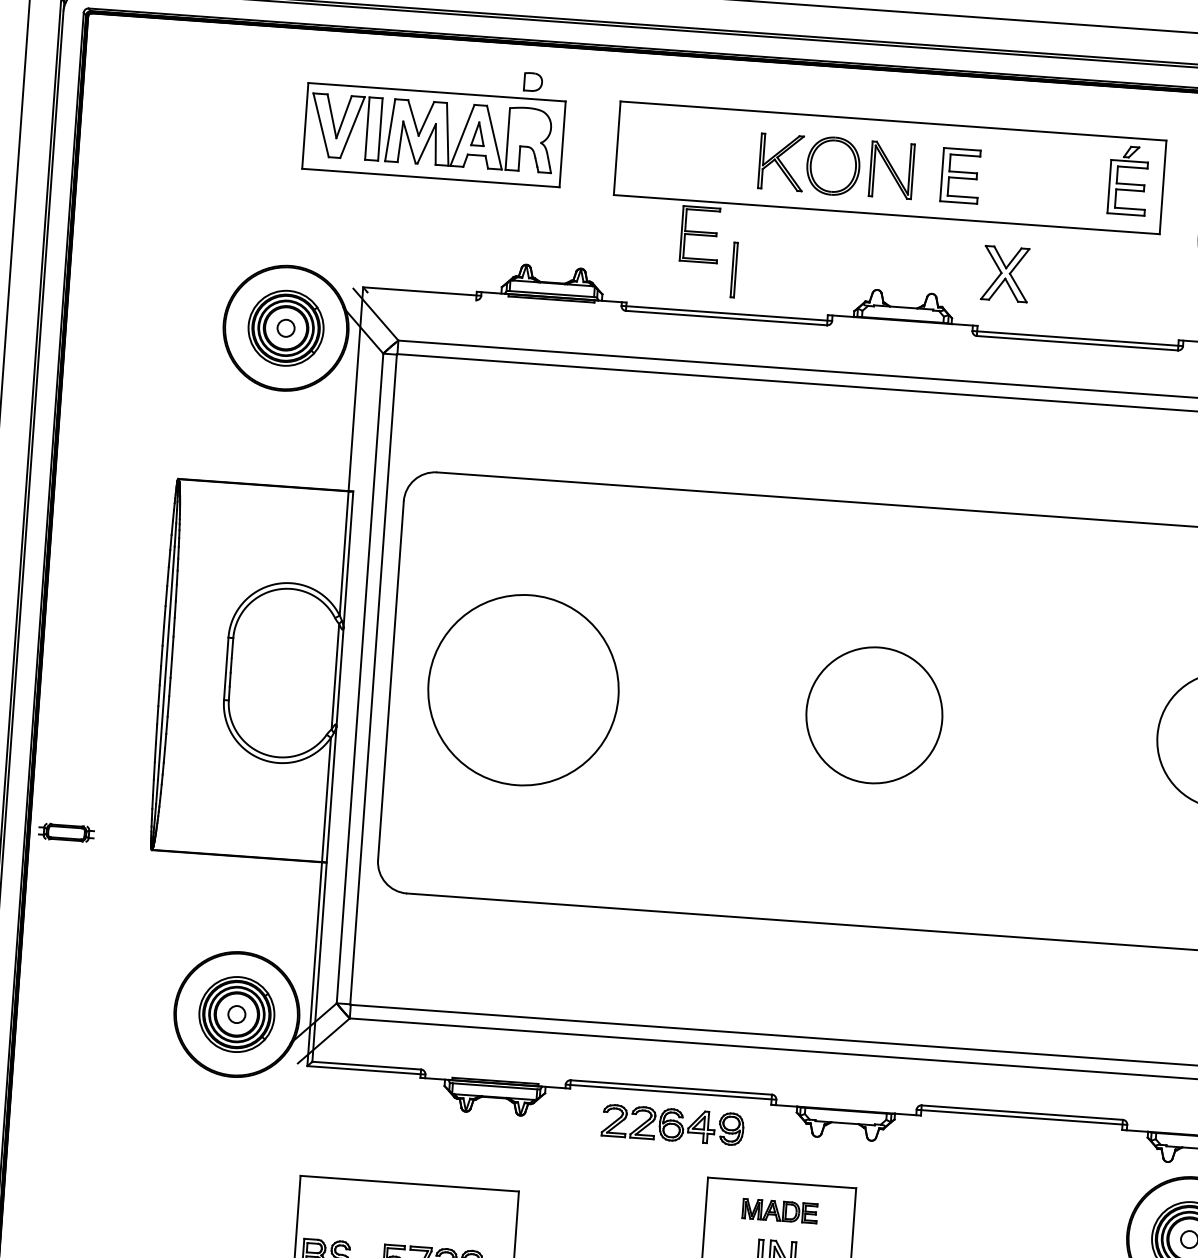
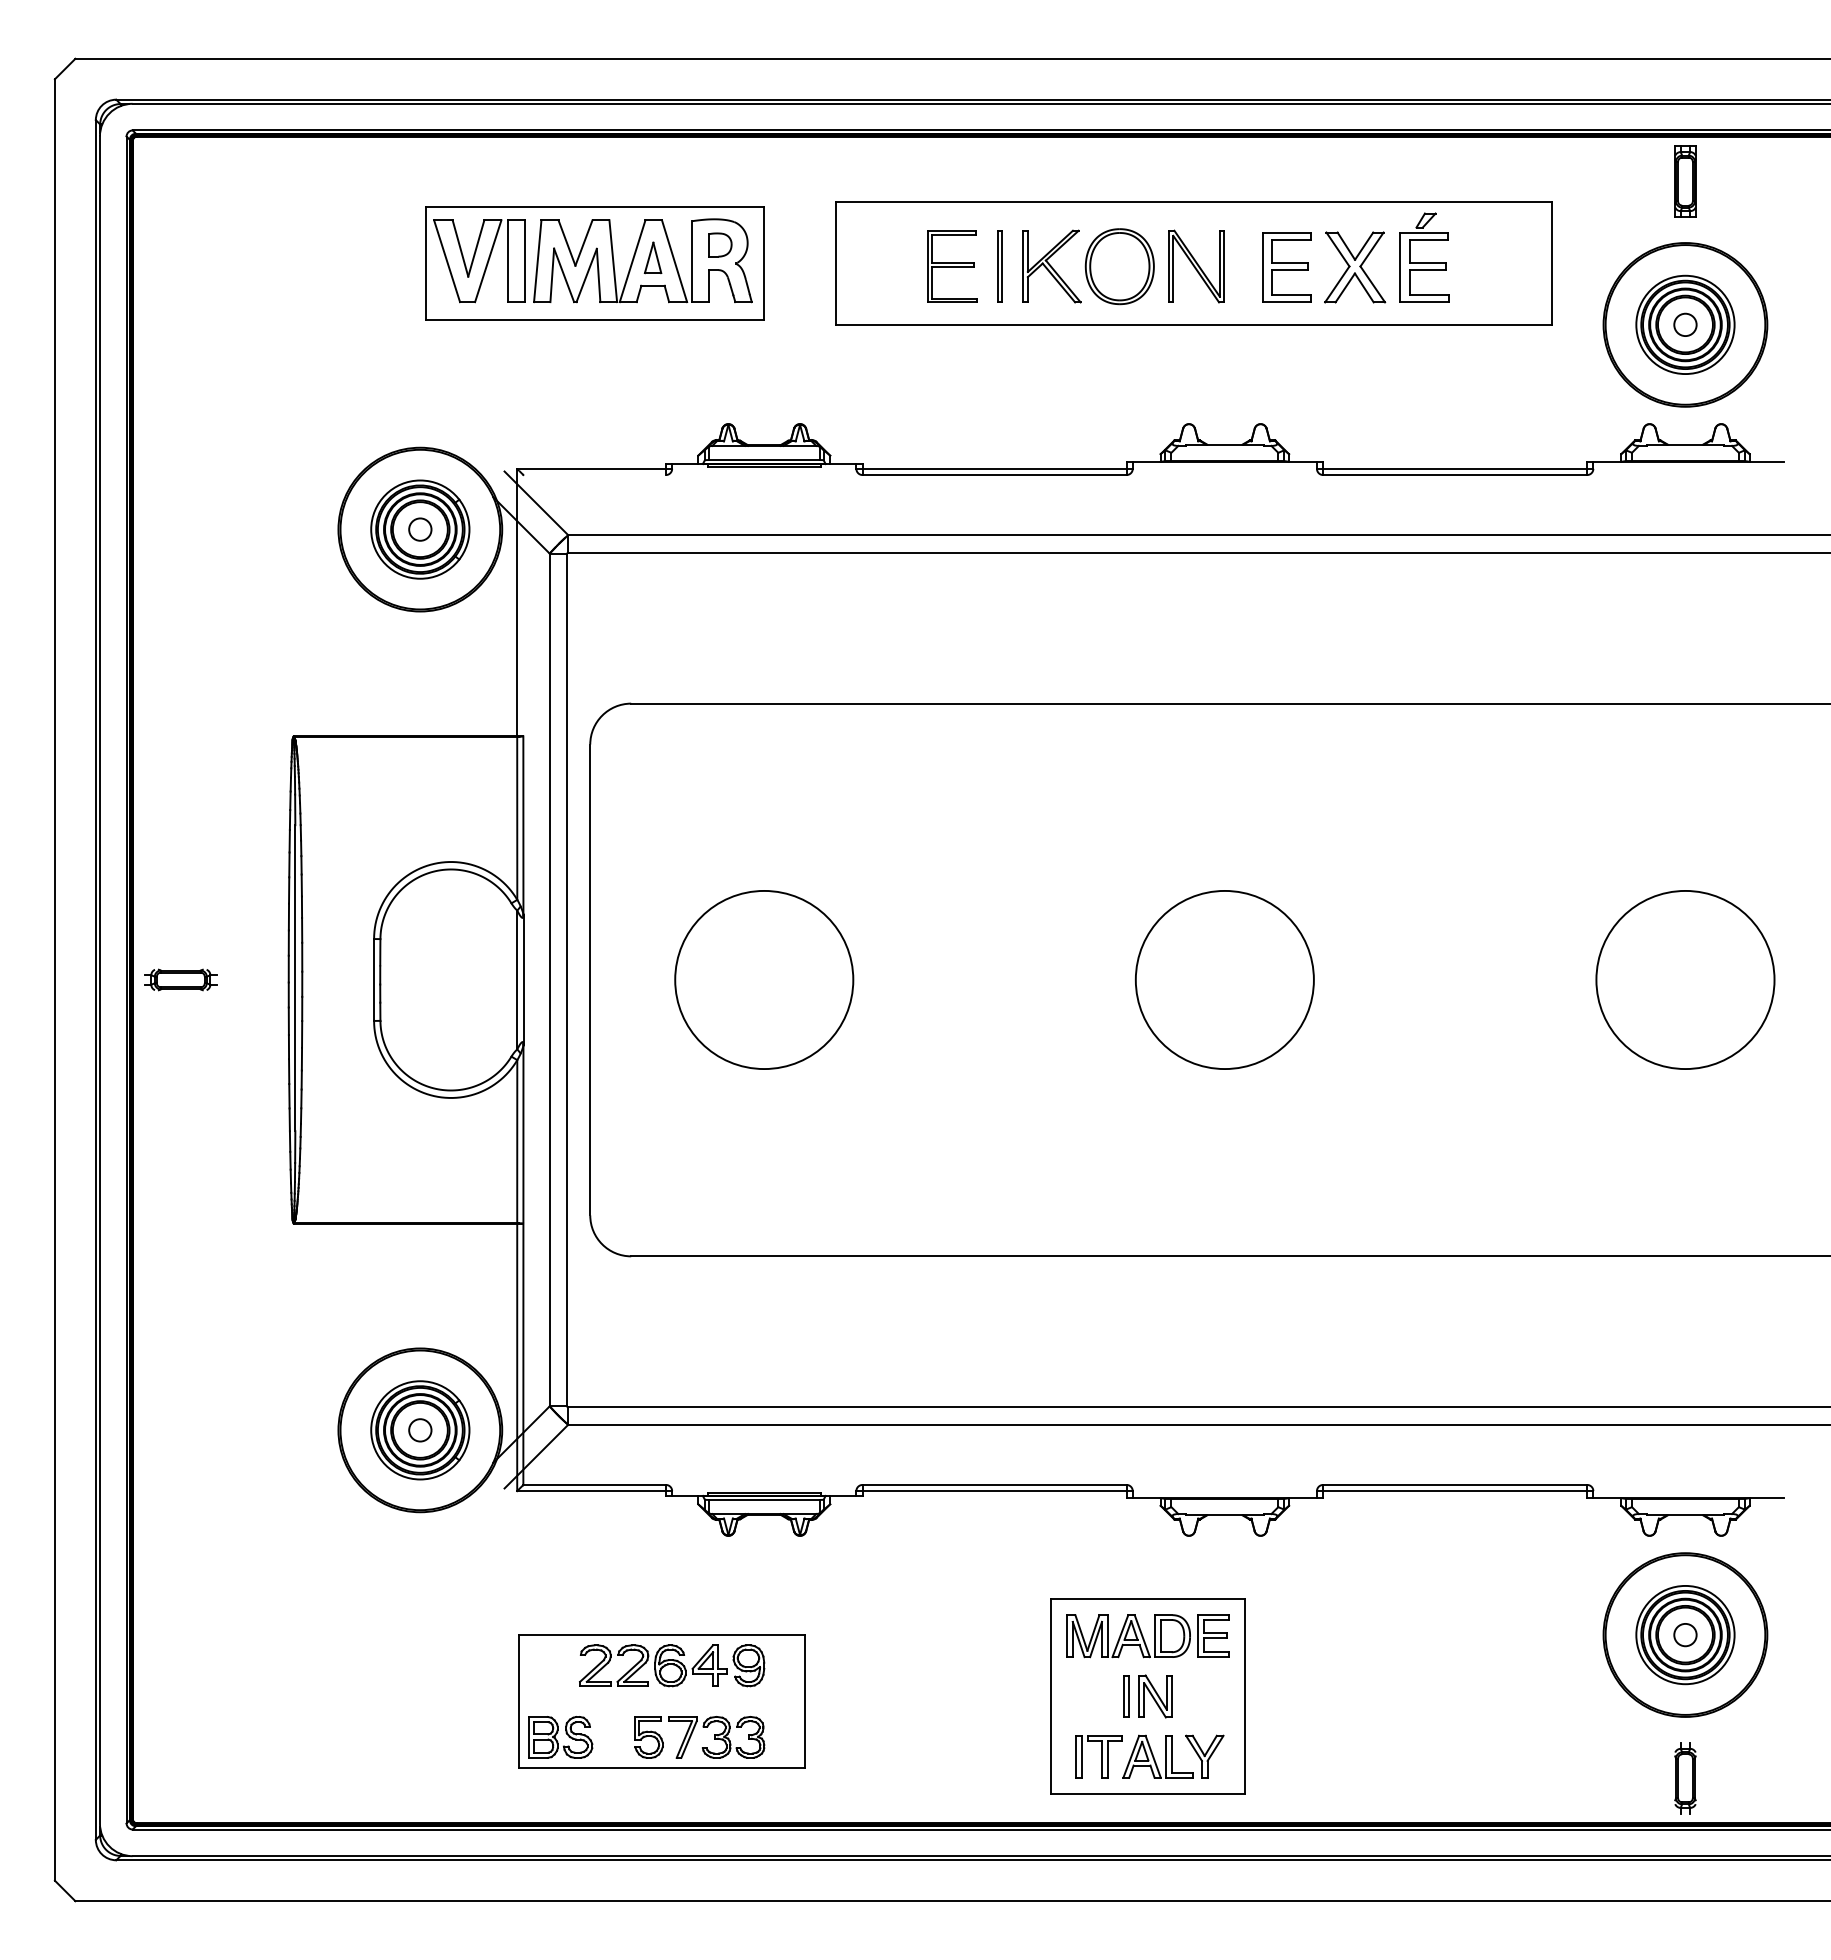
part: (533, 81) -> (720, 244), moved
part: (1128, 180) -> (1424, 257), moved
part: (700, 234) -> (952, 266), moved
part: (733, 269) -> (999, 266), moved
part: (1006, 274) -> (1355, 267), moved
circle: (523, 689) -> (764, 979), size x0.71
part: (66, 832) -> (180, 979), moved
part: (673, 1124) -> (672, 1665), moved
part: (779, 1211) -> (1147, 1636), size x1.67

